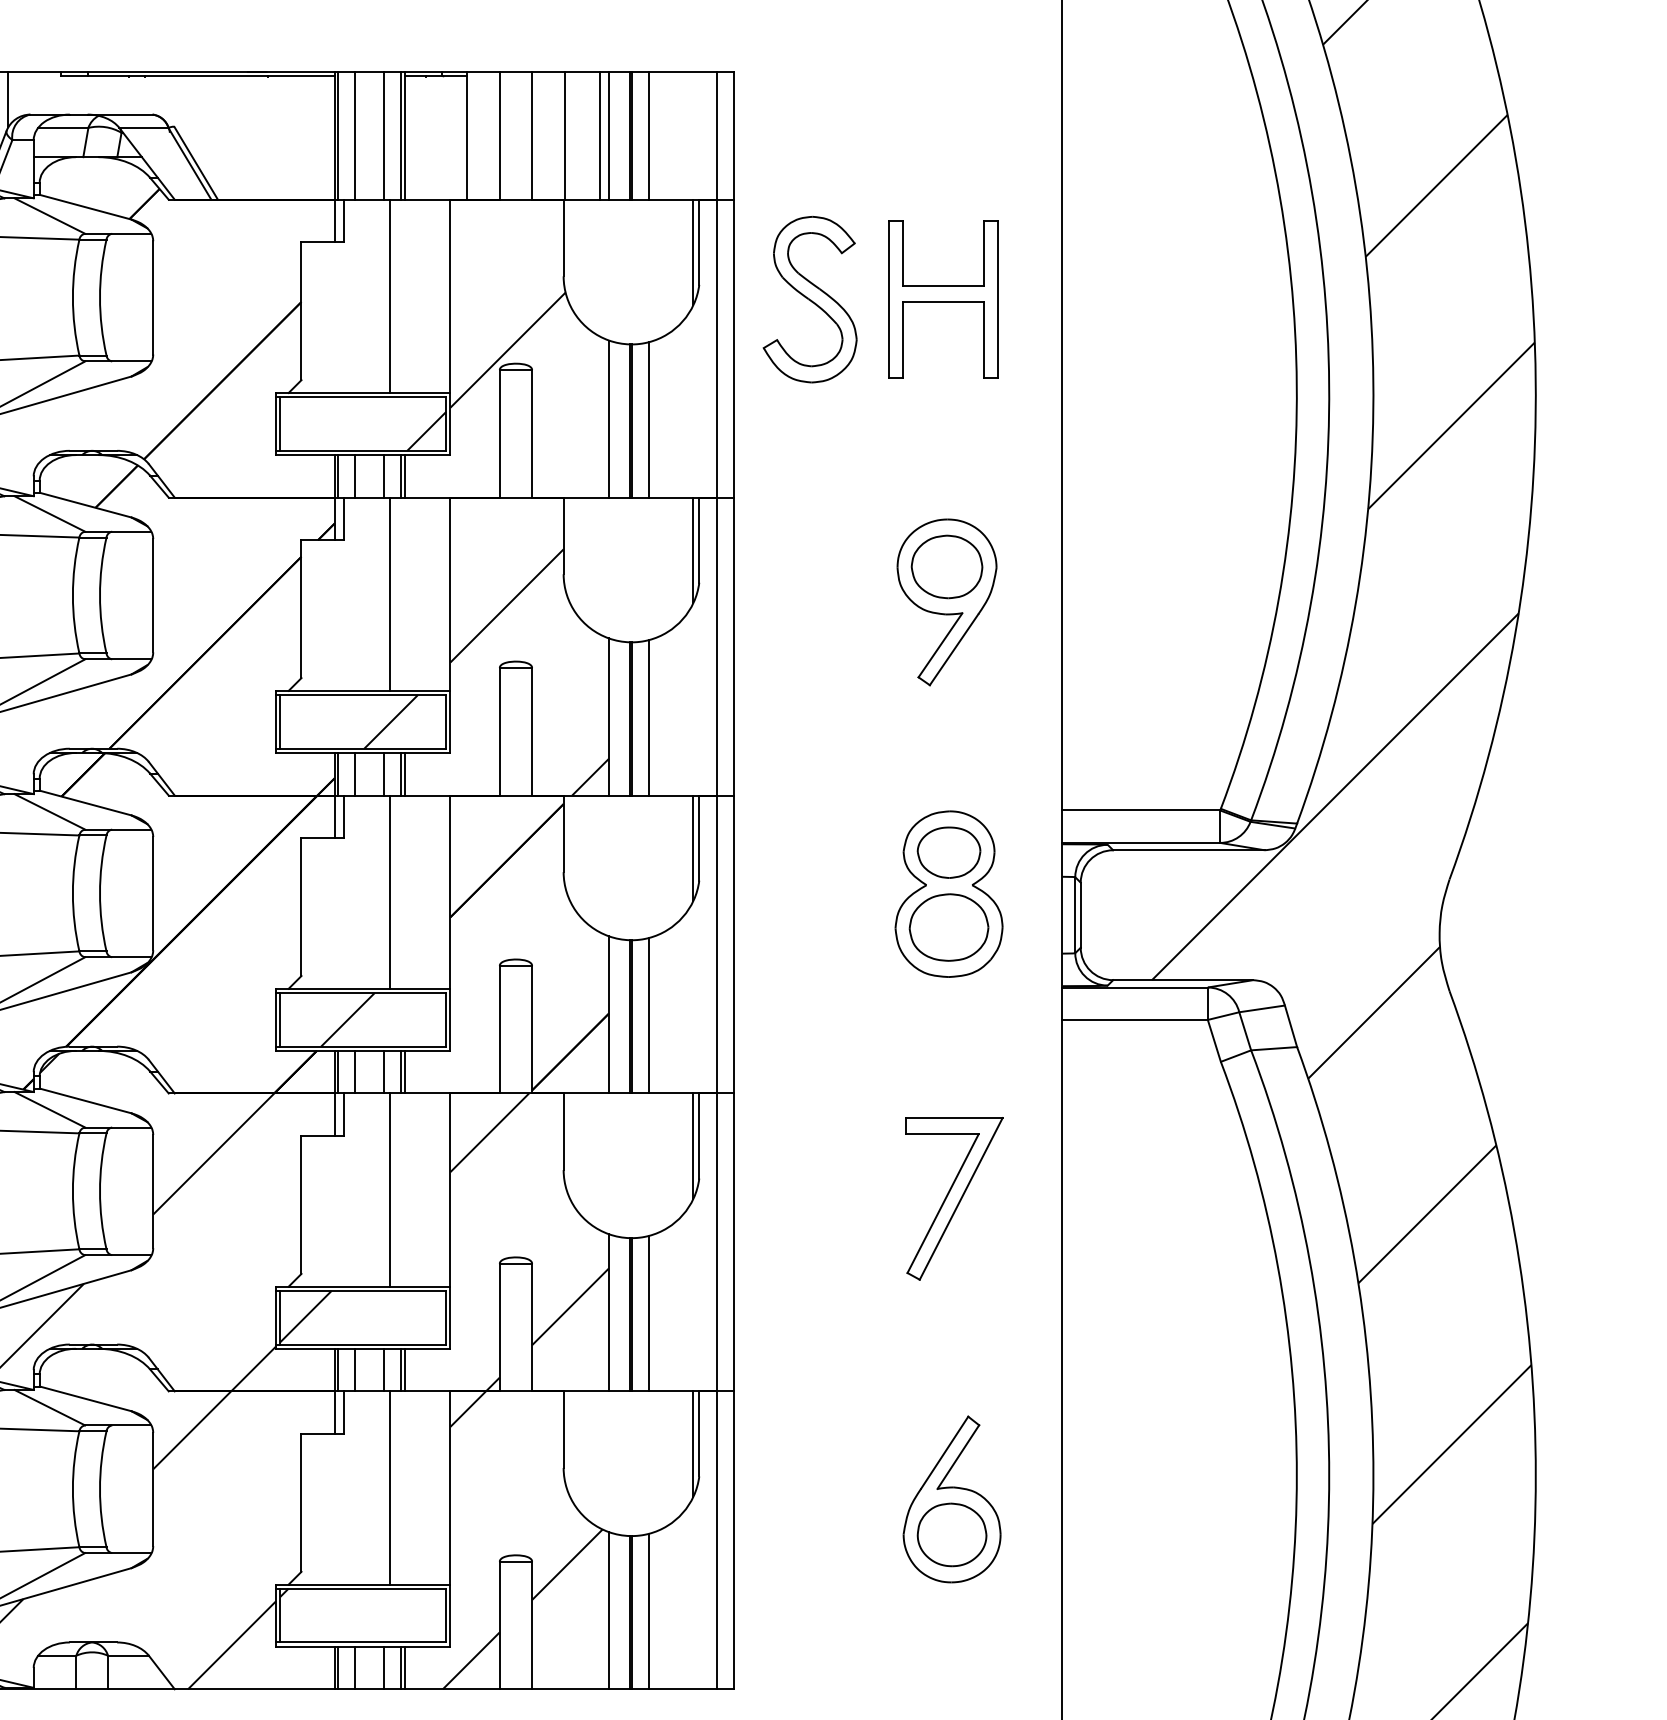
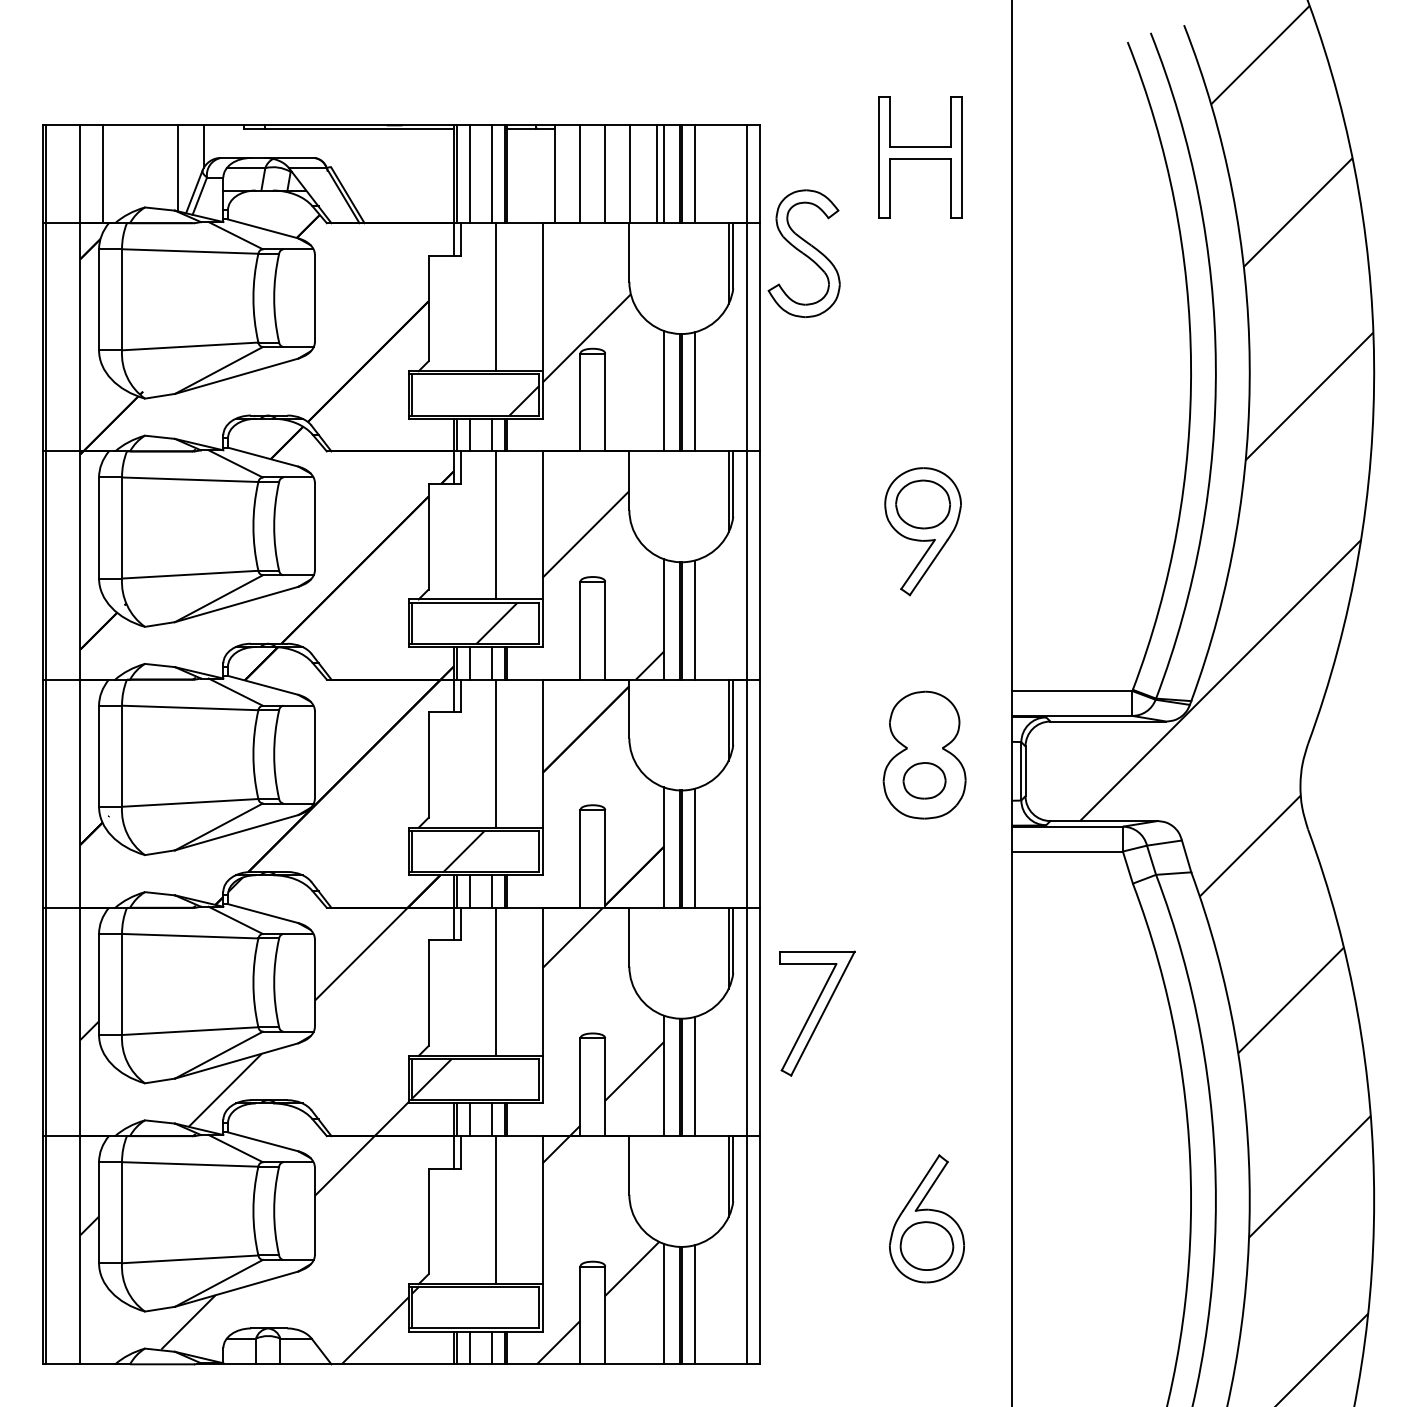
part: (809, 299) -> (803, 253), moved
part: (943, 299) -> (920, 157), moved
part: (948, 852) -> (924, 723), removed
part: (948, 927) -> (924, 780), size x0.7
part: (954, 1198) -> (817, 1013), moved

